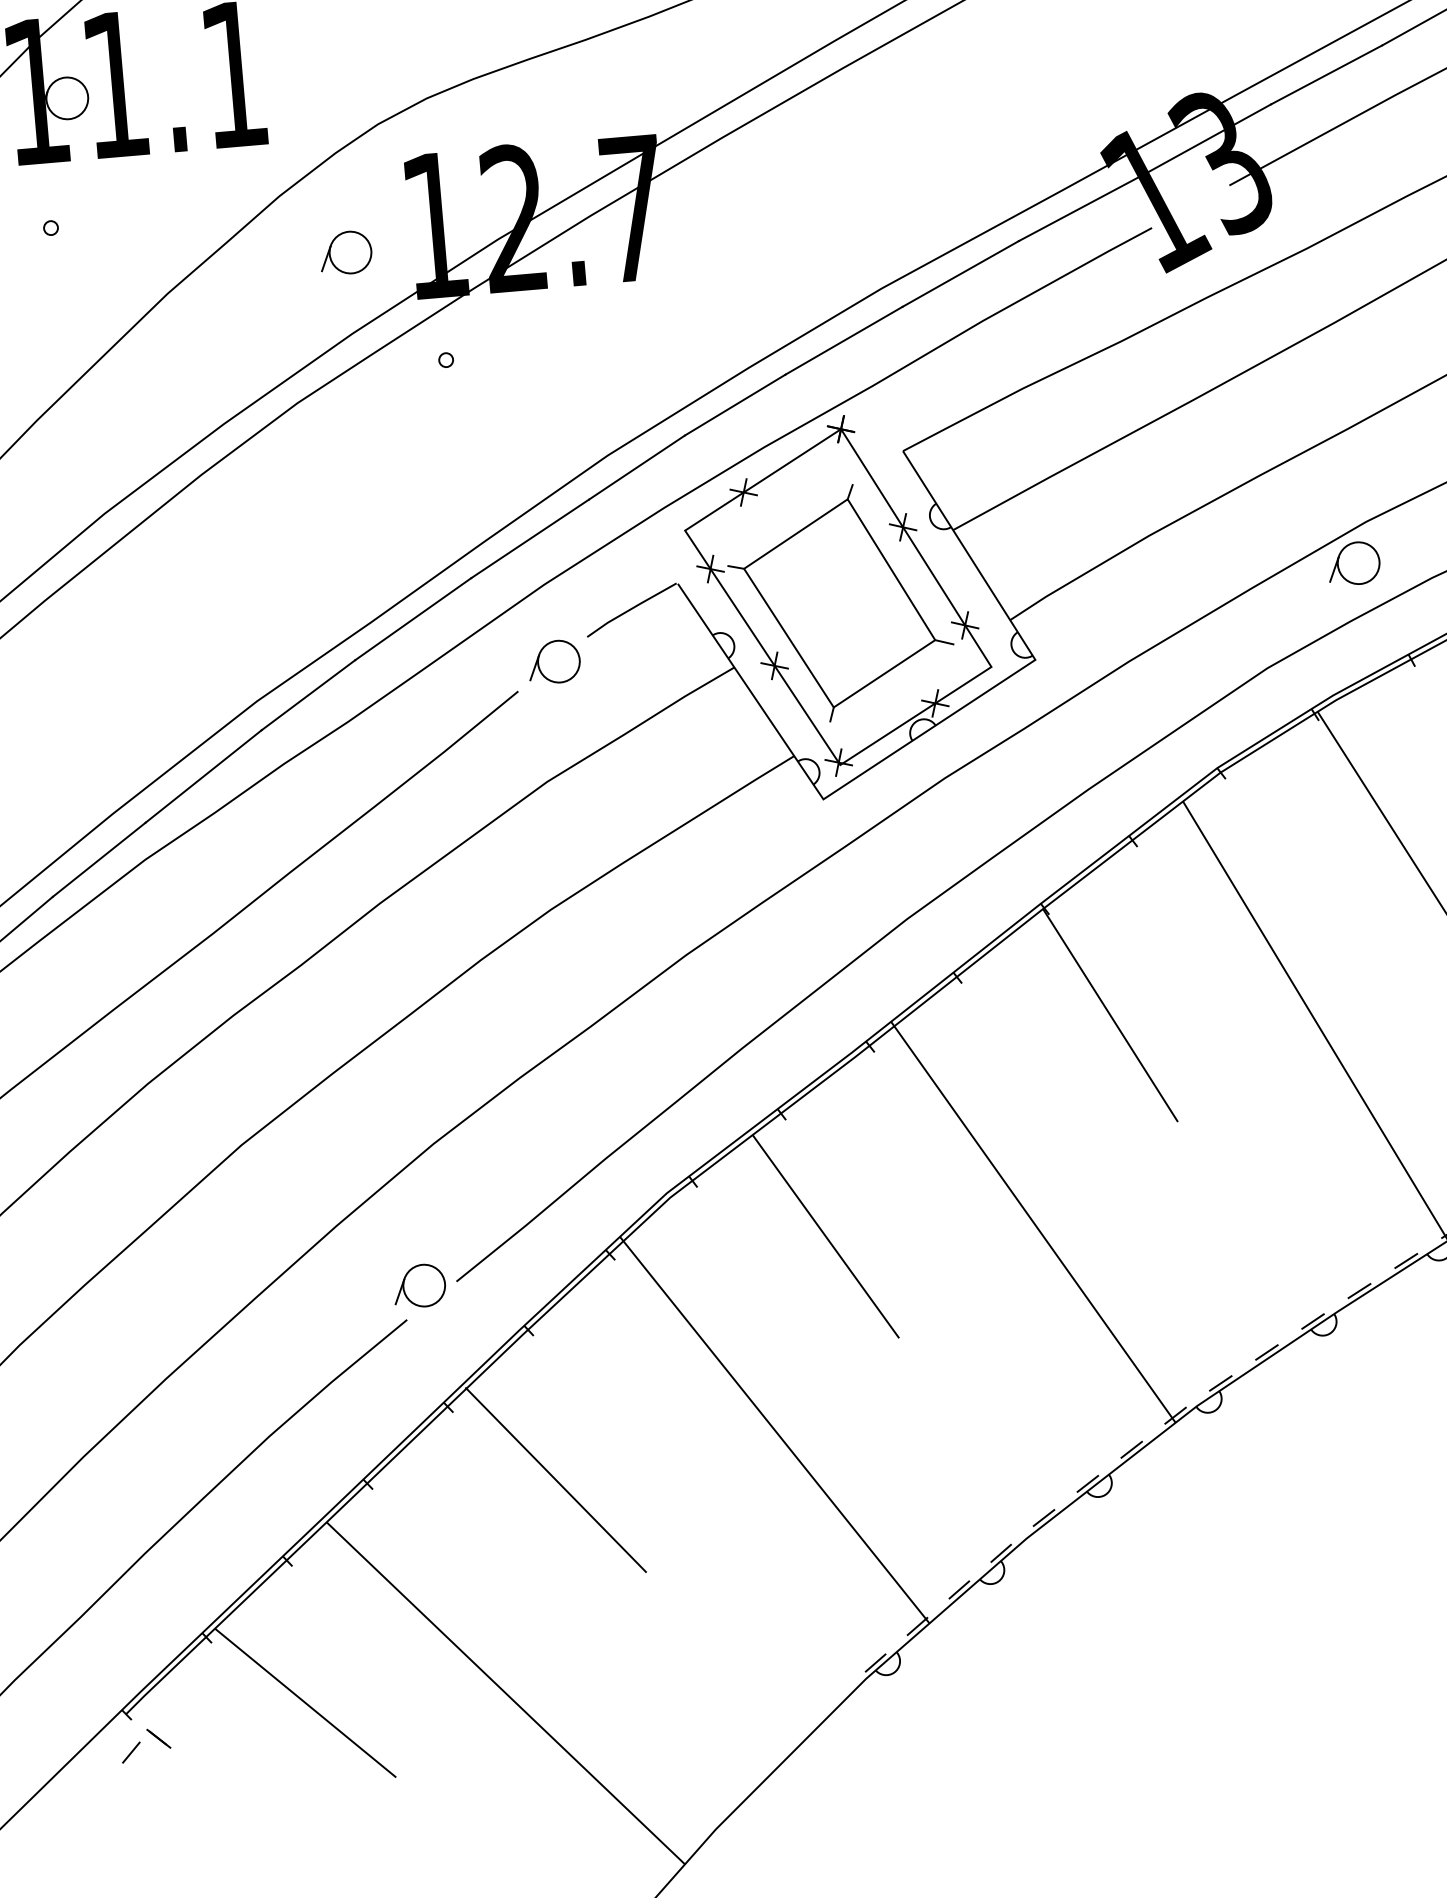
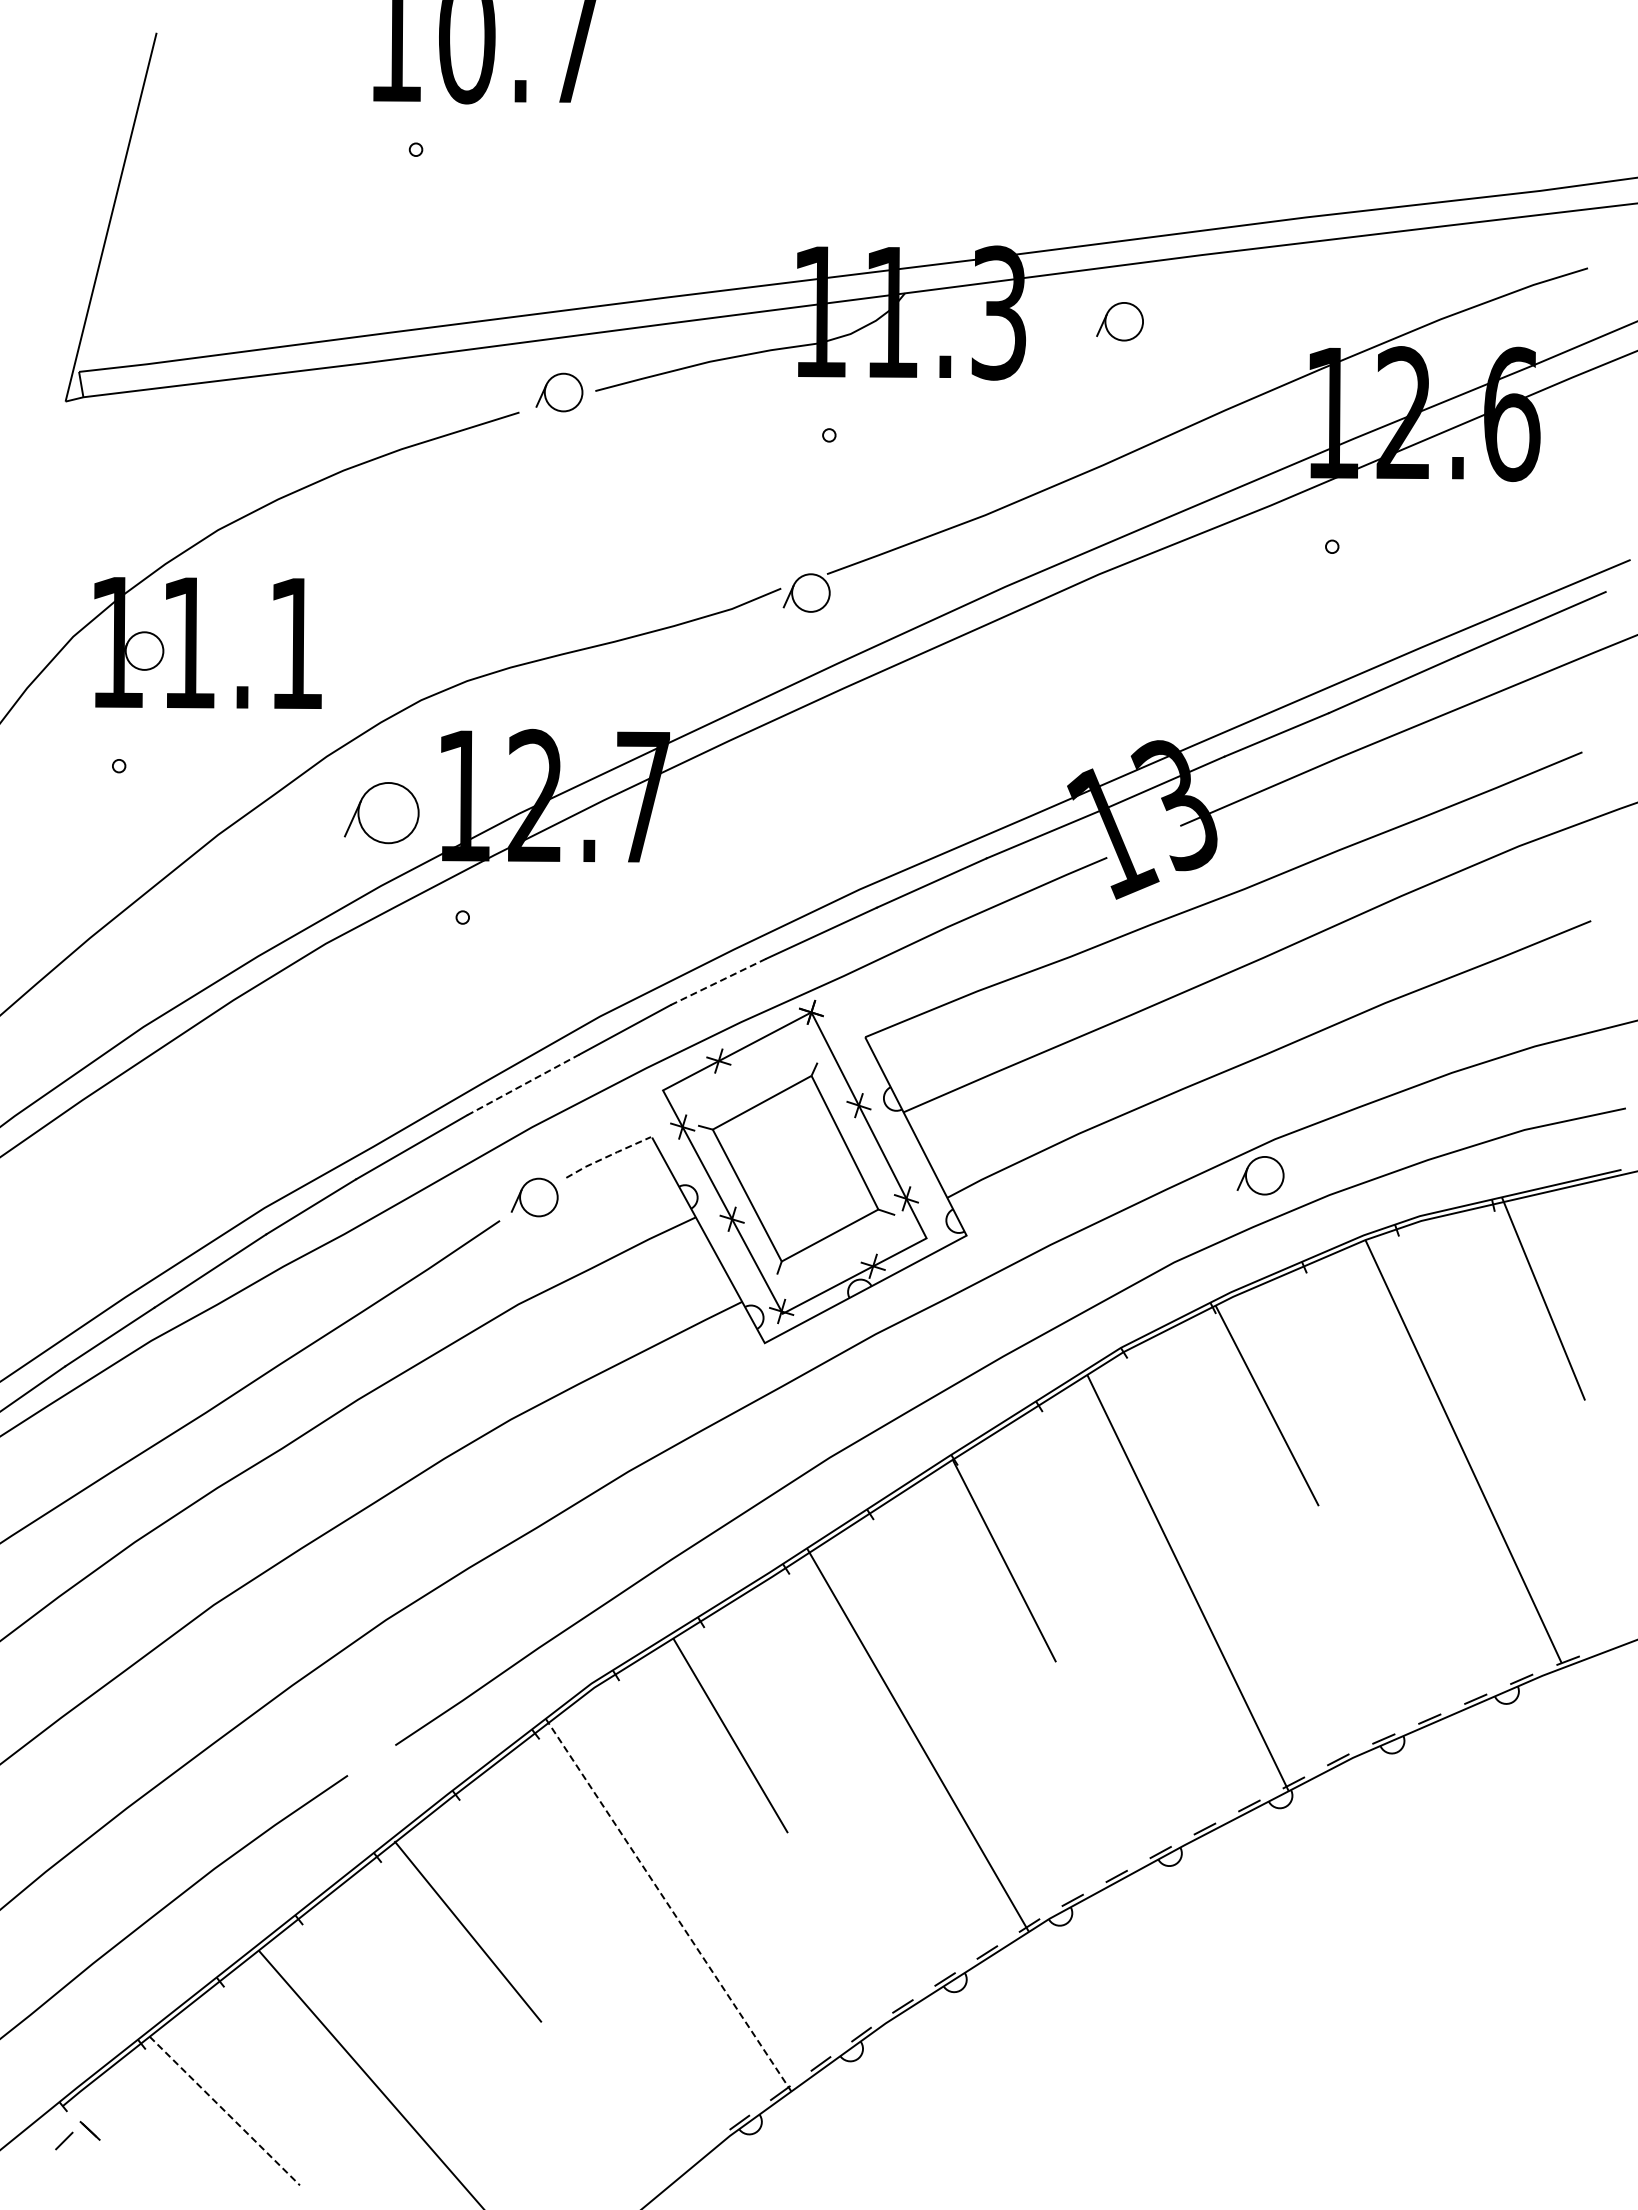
part: (345, 252) -> (381, 812), size x1.6
line: (735, 404) -> (718, 981), solid -> dashed
line: (530, 538) -> (523, 1084), solid -> dashed
line: (631, 609) -> (608, 1156), solid -> dashed
part: (419, 1285) -> (361, 1745), removed
line: (774, 1430) -> (668, 1905), solid -> dashed
line: (305, 1703) -> (224, 2111), solid -> dashed

